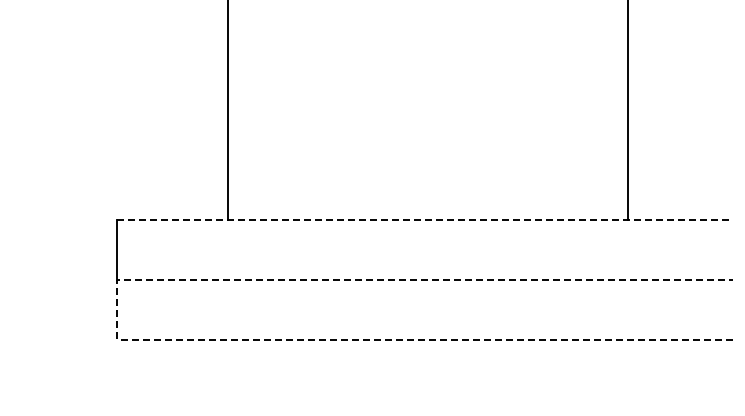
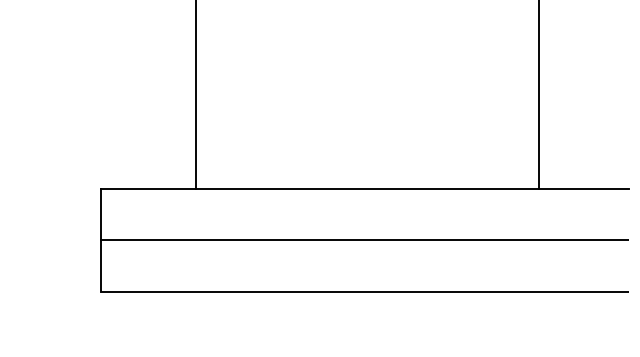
line: (424, 220) -> (364, 189), dashed -> solid
line: (117, 310) -> (100, 266), dashed -> solid

